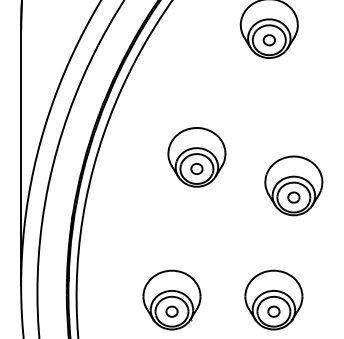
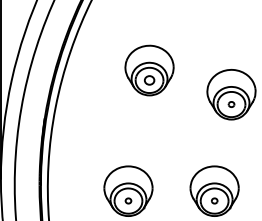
part: (293, 197) -> (231, 104), size x0.6
part: (171, 311) -> (128, 200), size x0.6
part: (273, 311) -> (214, 200), size x0.6

